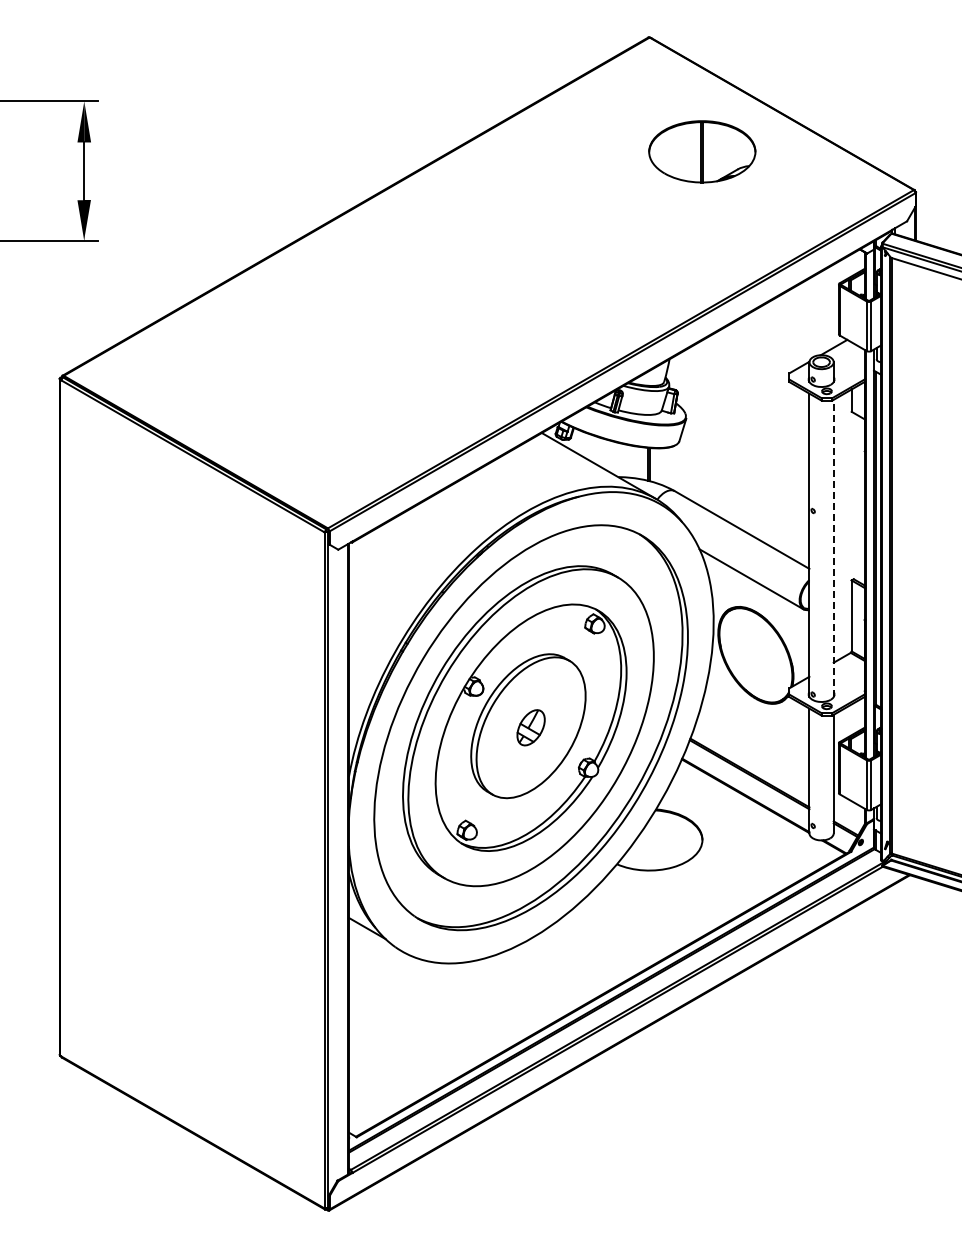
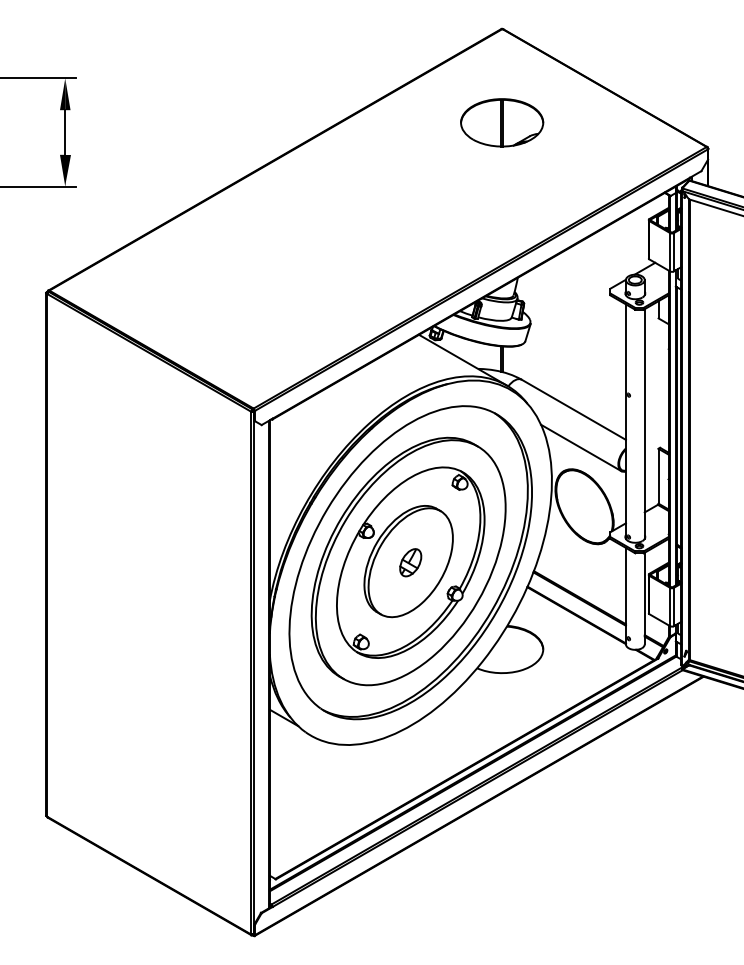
part: (702, 151) -> (502, 122), moved
line: (833, 548) -> (644, 424), dashed -> solid

